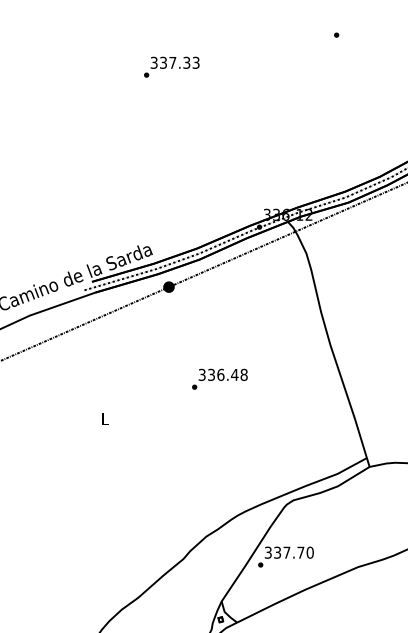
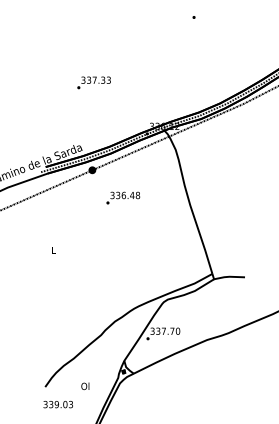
text: (170, 66) -> (93, 82), moved
text: (220, 378) -> (123, 197), moved

